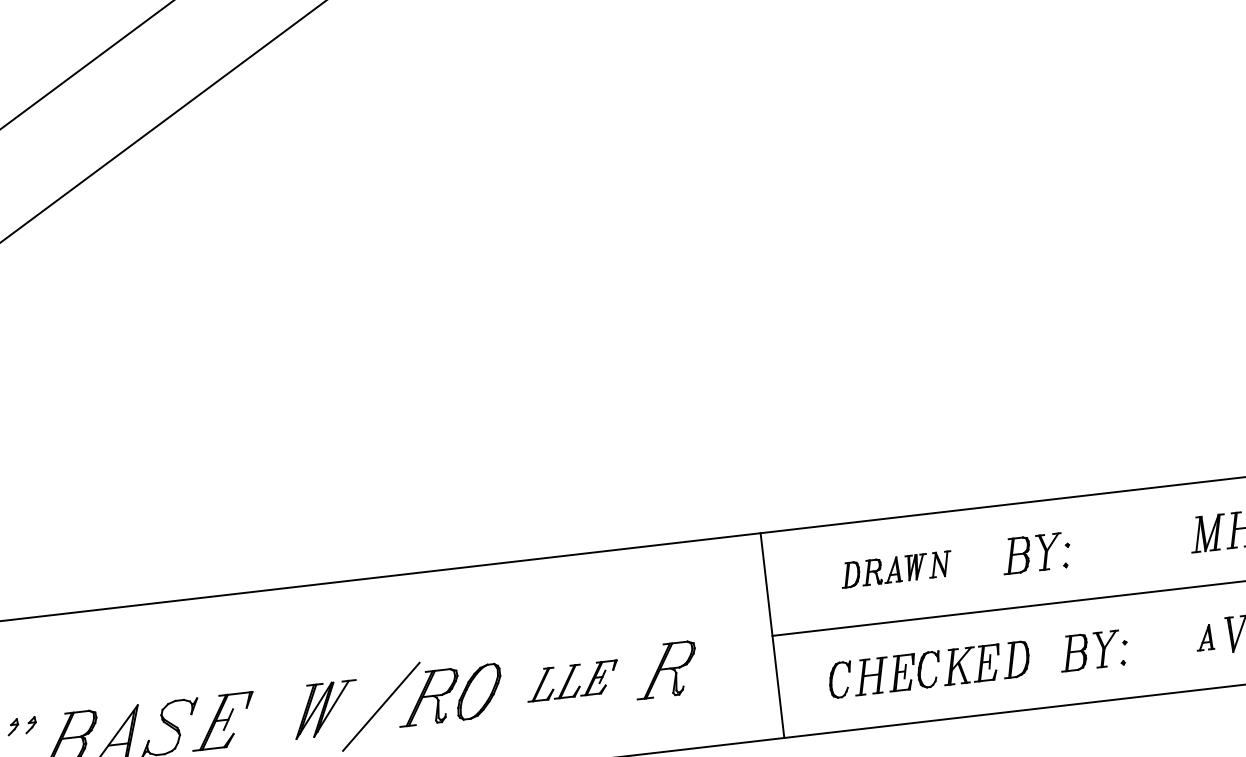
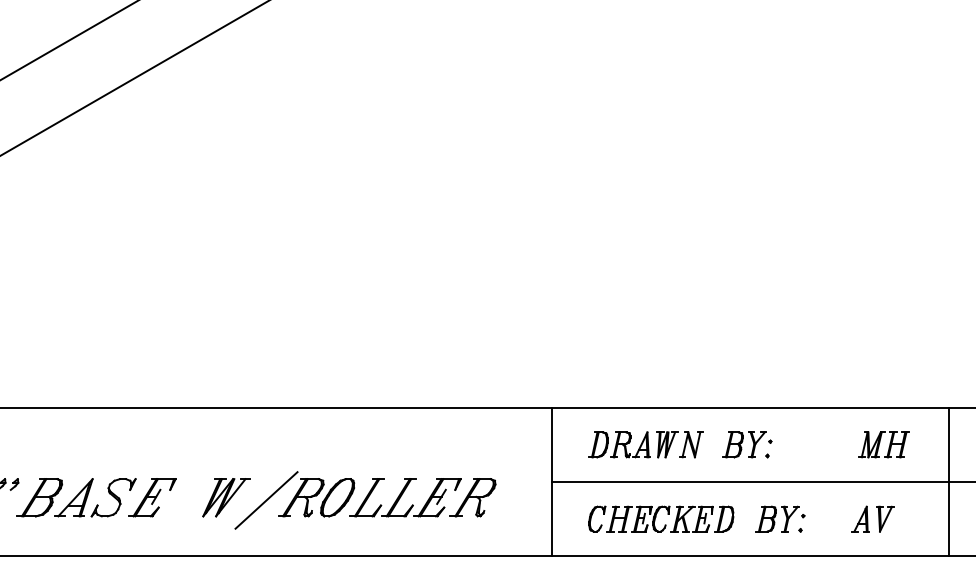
part: (895, 569) -> (645, 444), size x1.43
part: (1204, 636) -> (860, 518), size x1.43
part: (572, 680) -> (405, 497), size x1.67

